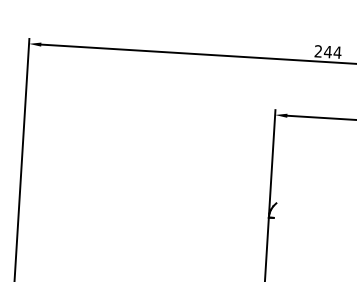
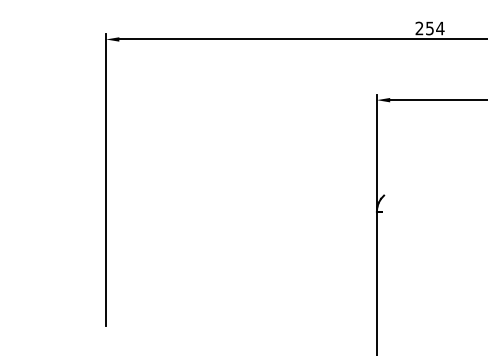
text: (327, 51) -> (429, 28), 244 -> 254

